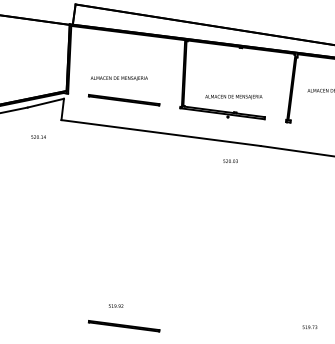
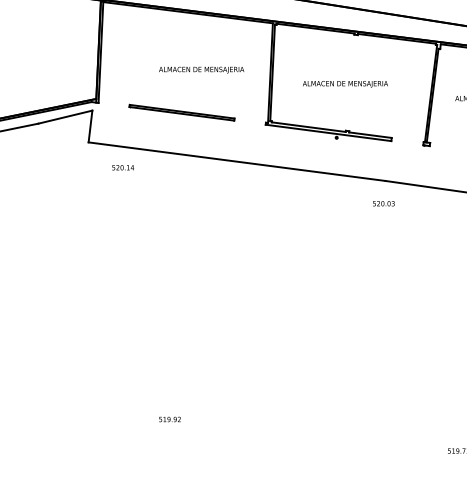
text: (118, 78) -> (200, 69), moved
text: (233, 97) -> (344, 84), moved
text: (38, 136) -> (122, 166), moved
text: (230, 160) -> (383, 202), moved
line: (123, 326) -> (181, 449), removed

